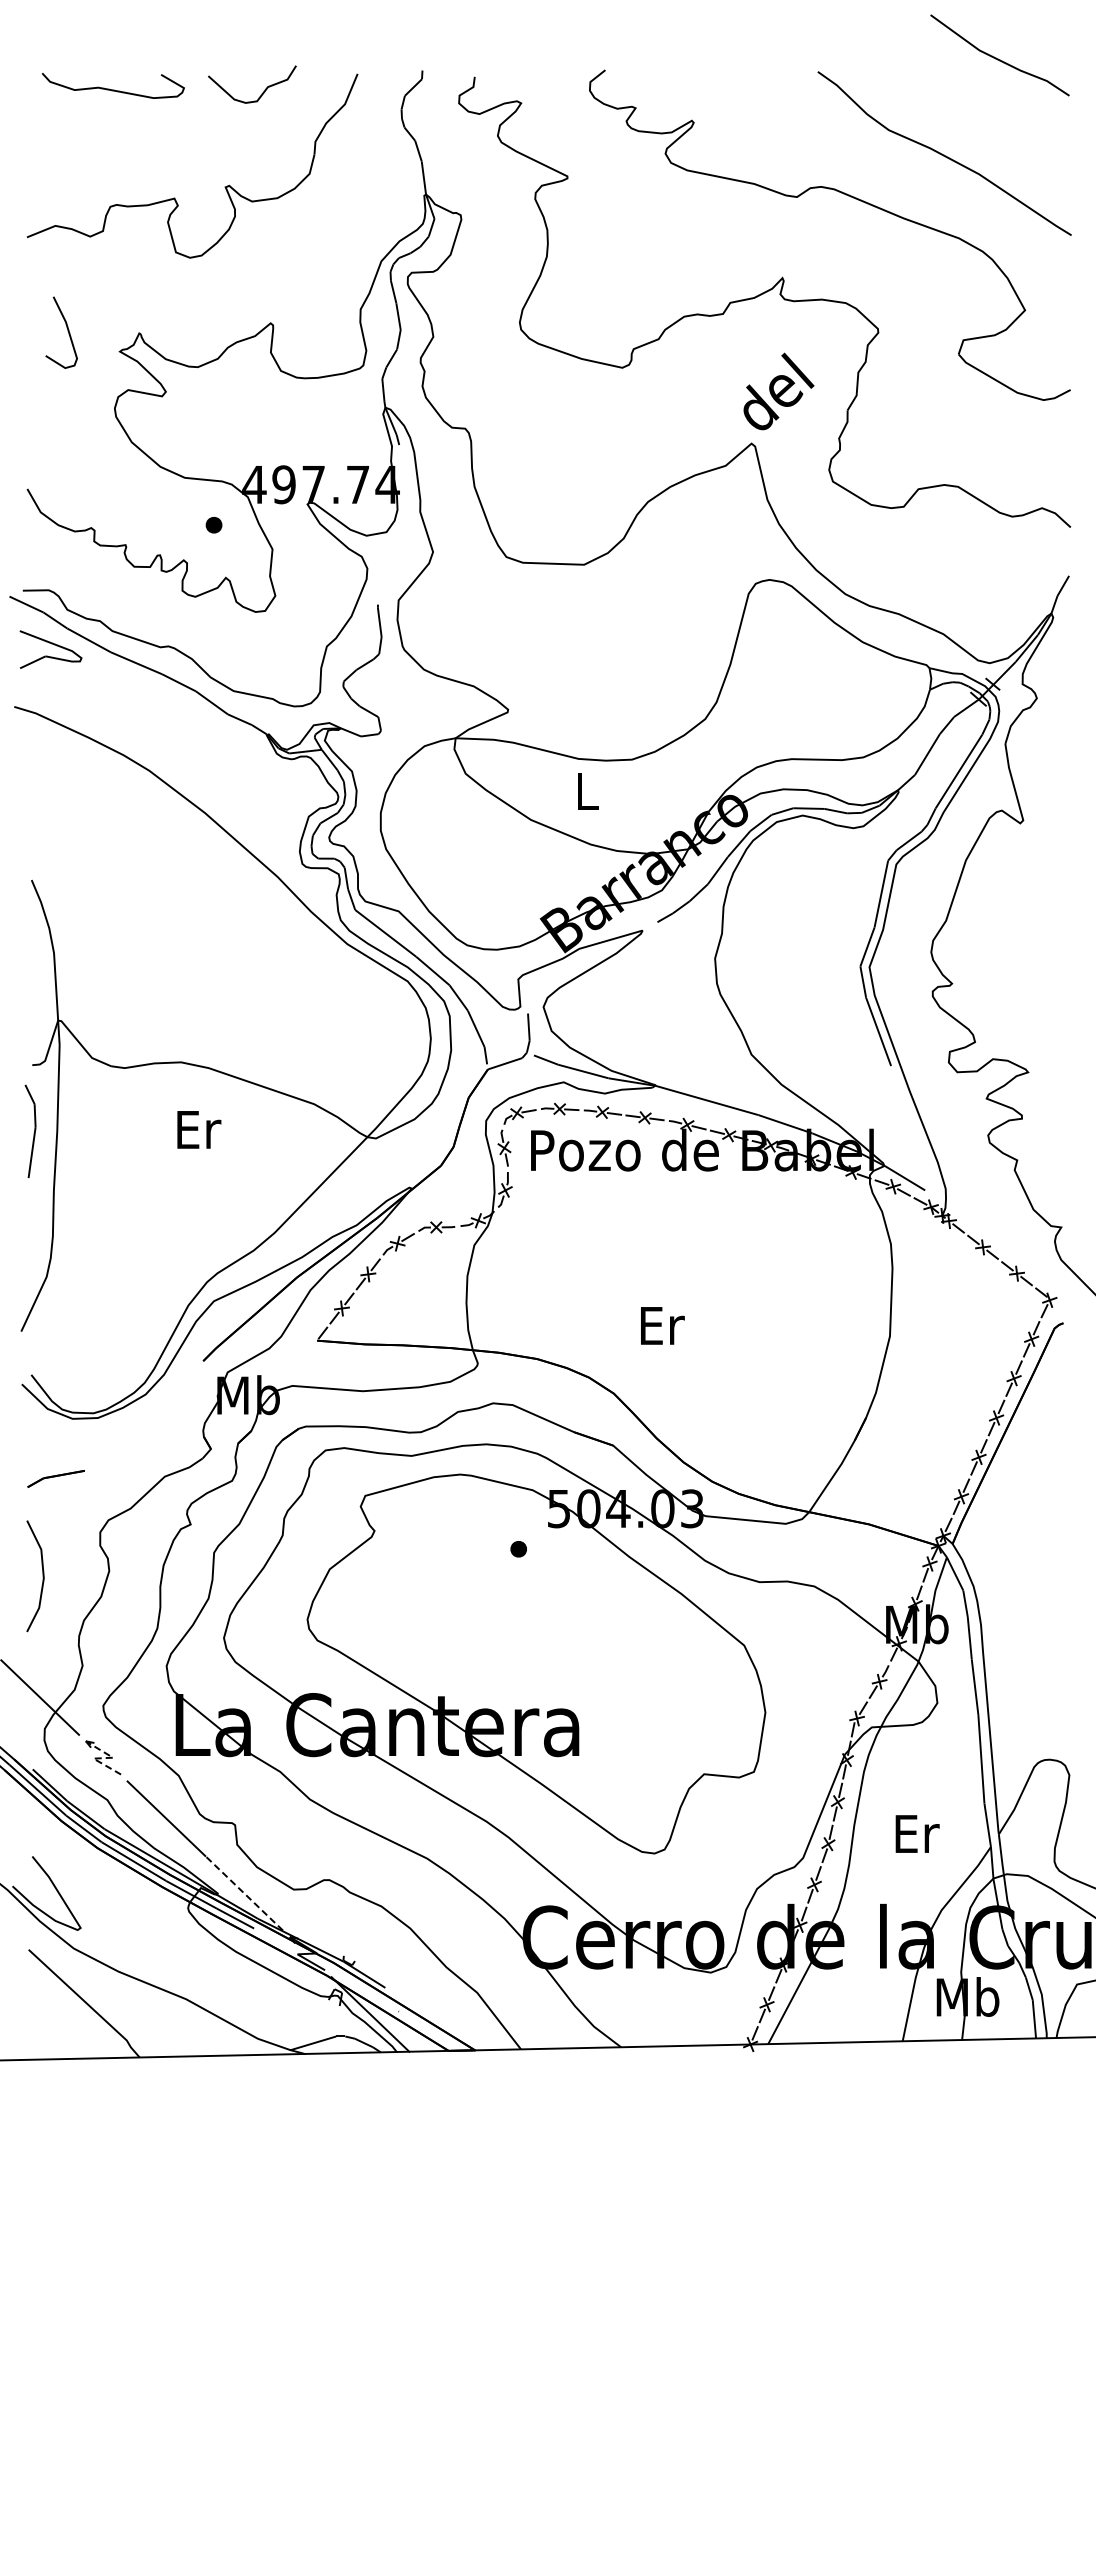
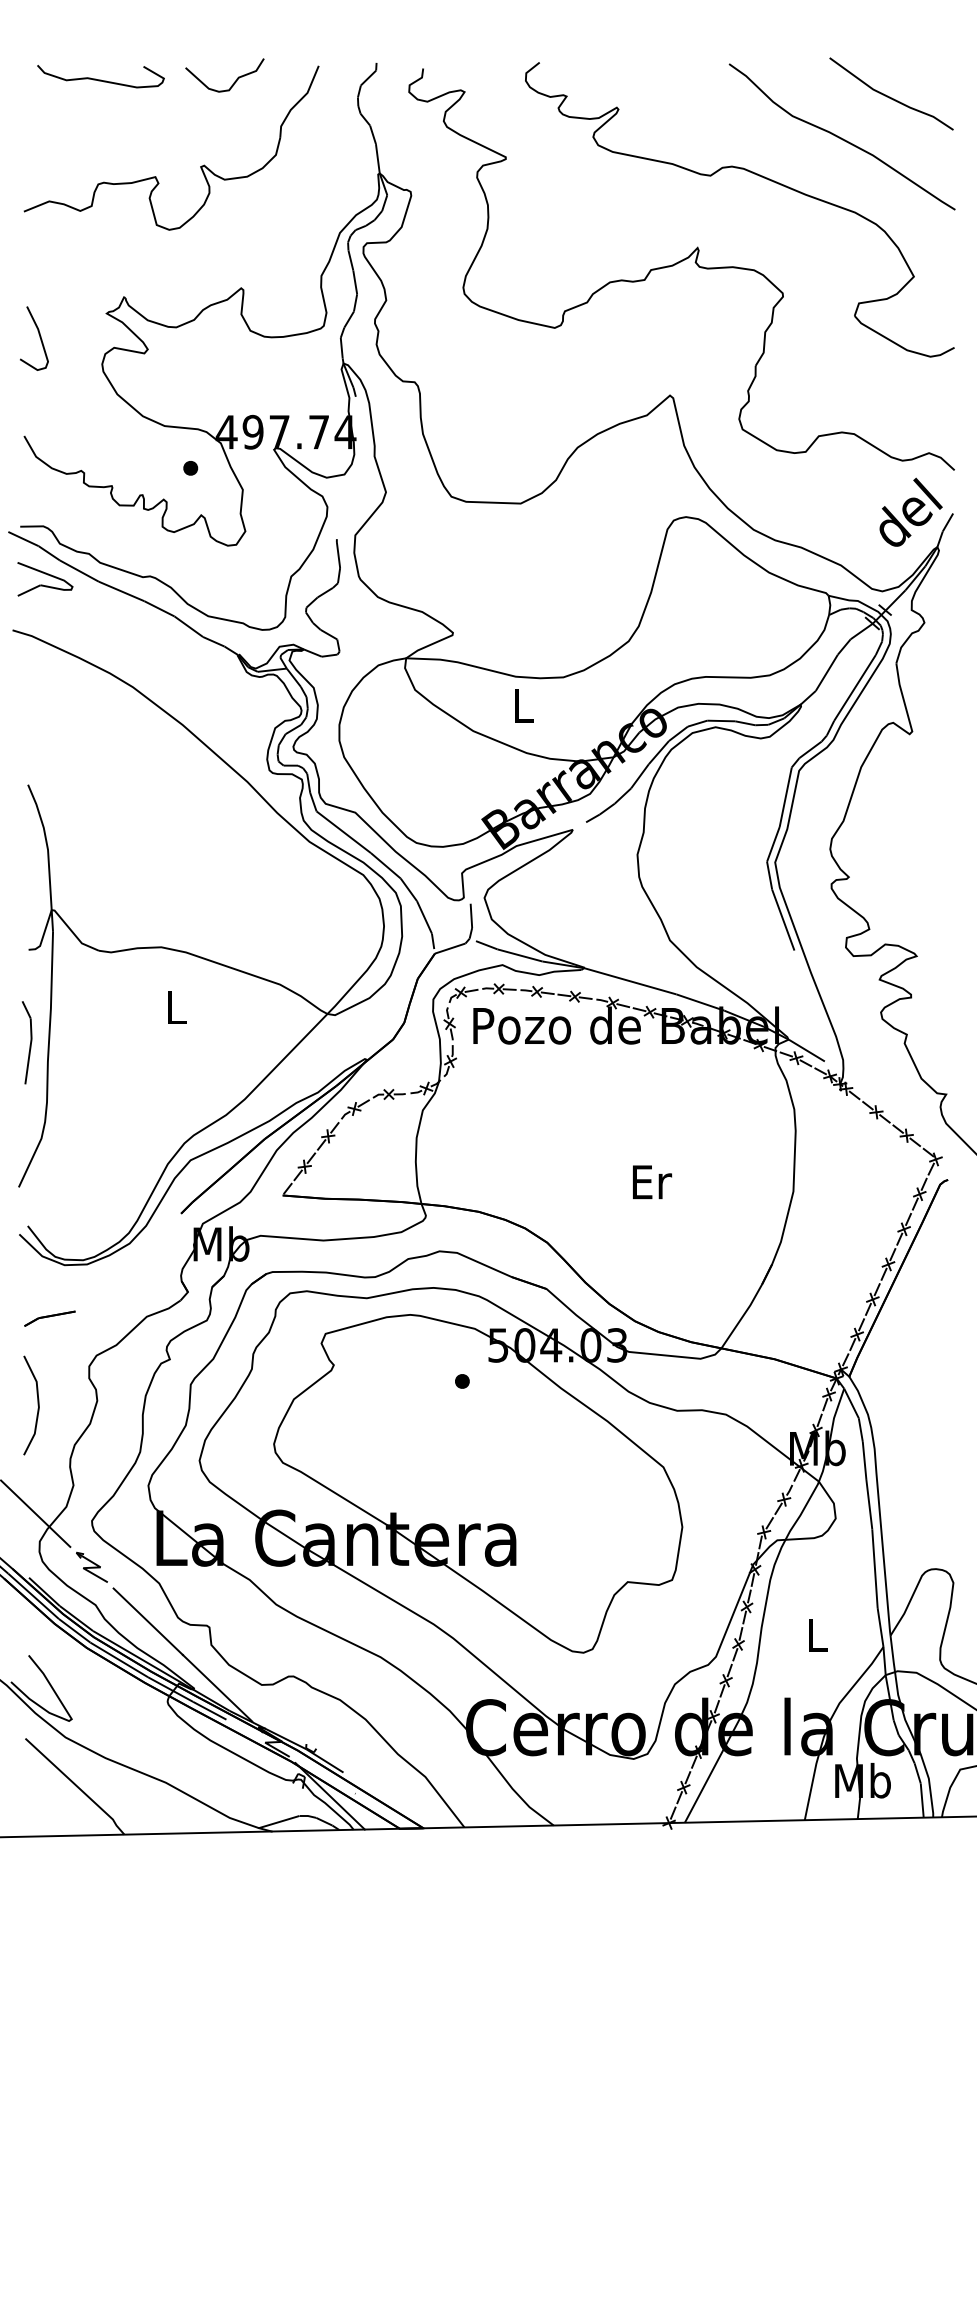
line: (998, 58) -> (890, 96), moved
curve: (67, 331) -> (39, 337), moved
text: (778, 391) -> (910, 512), moved
text: (199, 1129) -> (177, 1007), Er -> L
line: (34, 1130) -> (30, 1041), moved
text: (662, 1325) -> (652, 1181), moved
line: (103, 1758) -> (92, 1568), dashed -> solid
text: (917, 1833) -> (817, 1634), Er -> L
line: (244, 1893) -> (217, 1688), dashed -> solid

